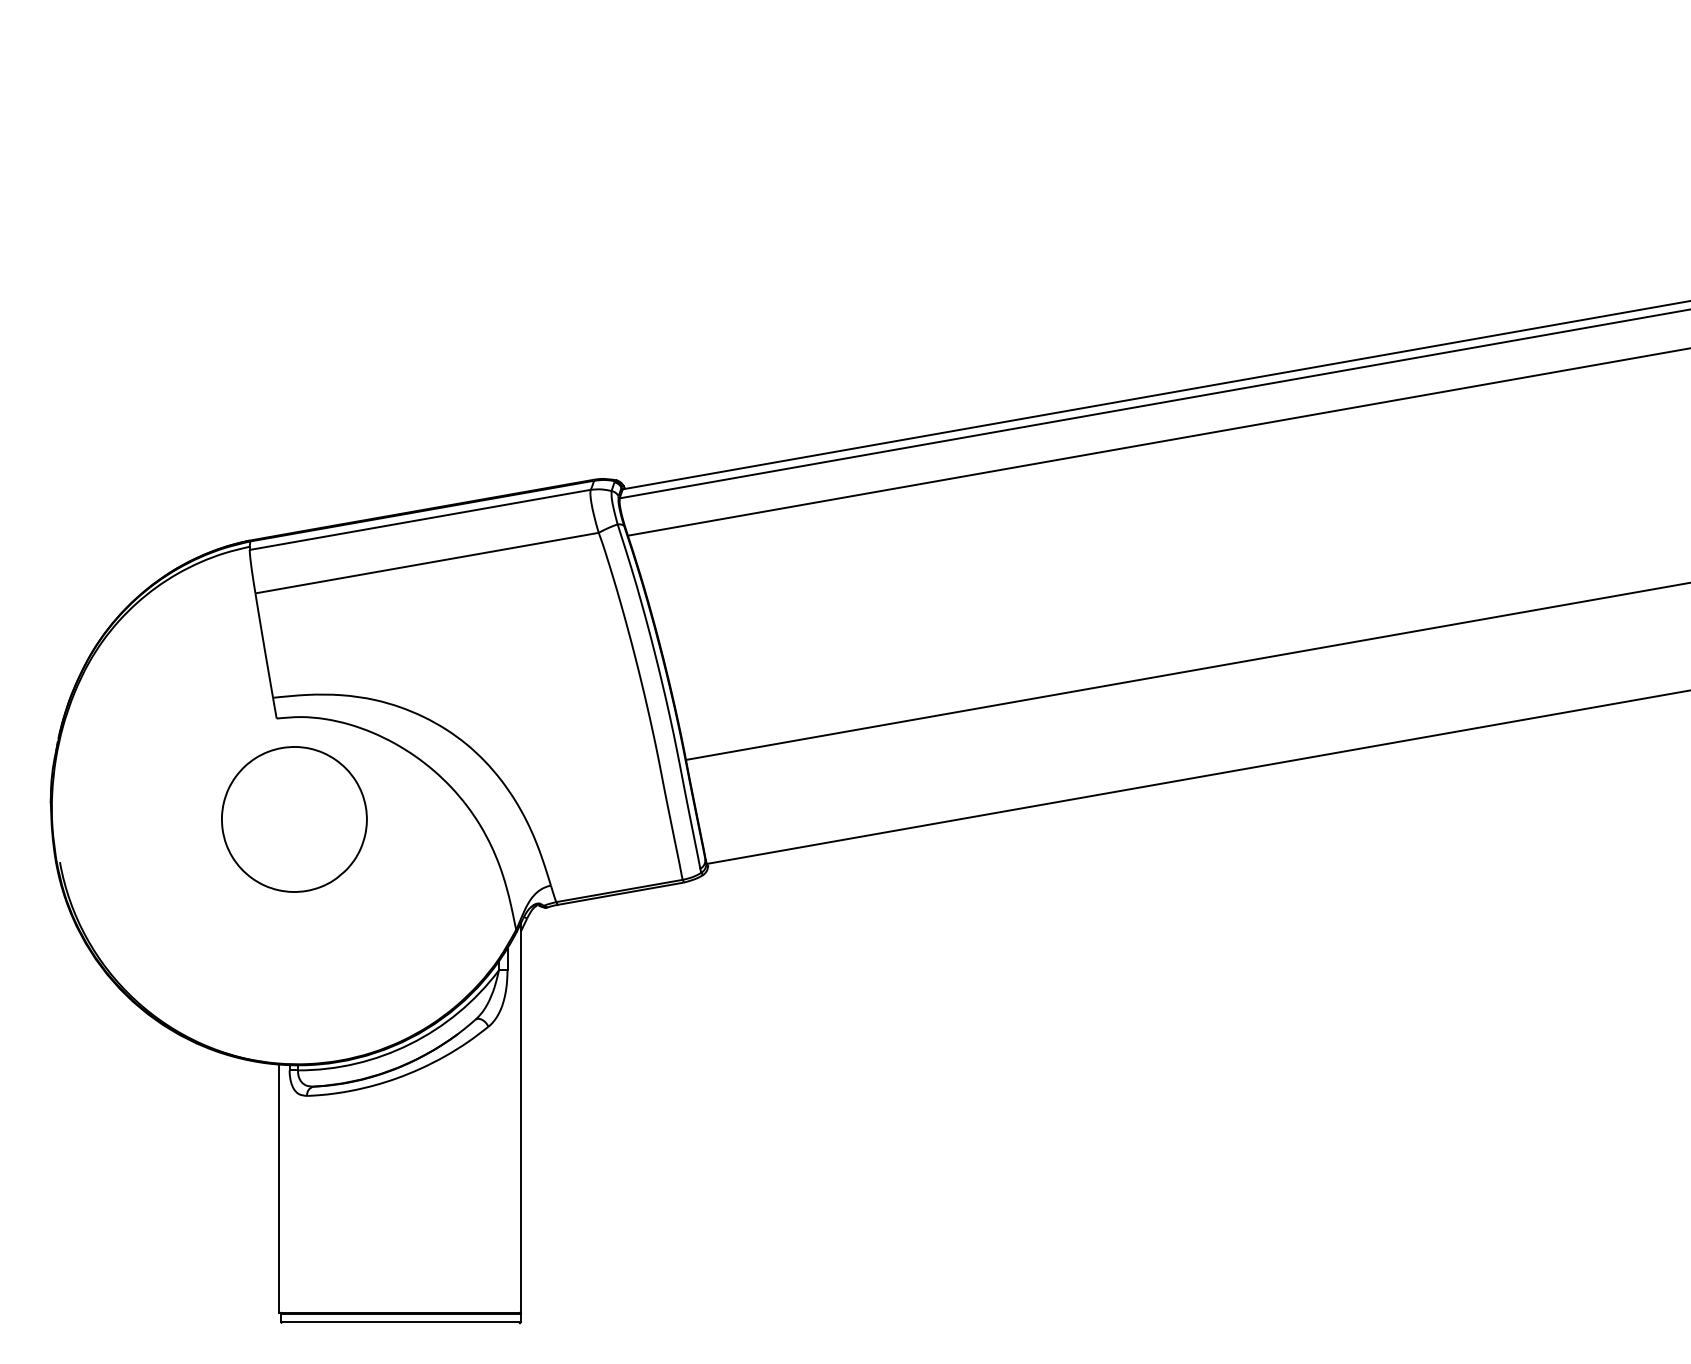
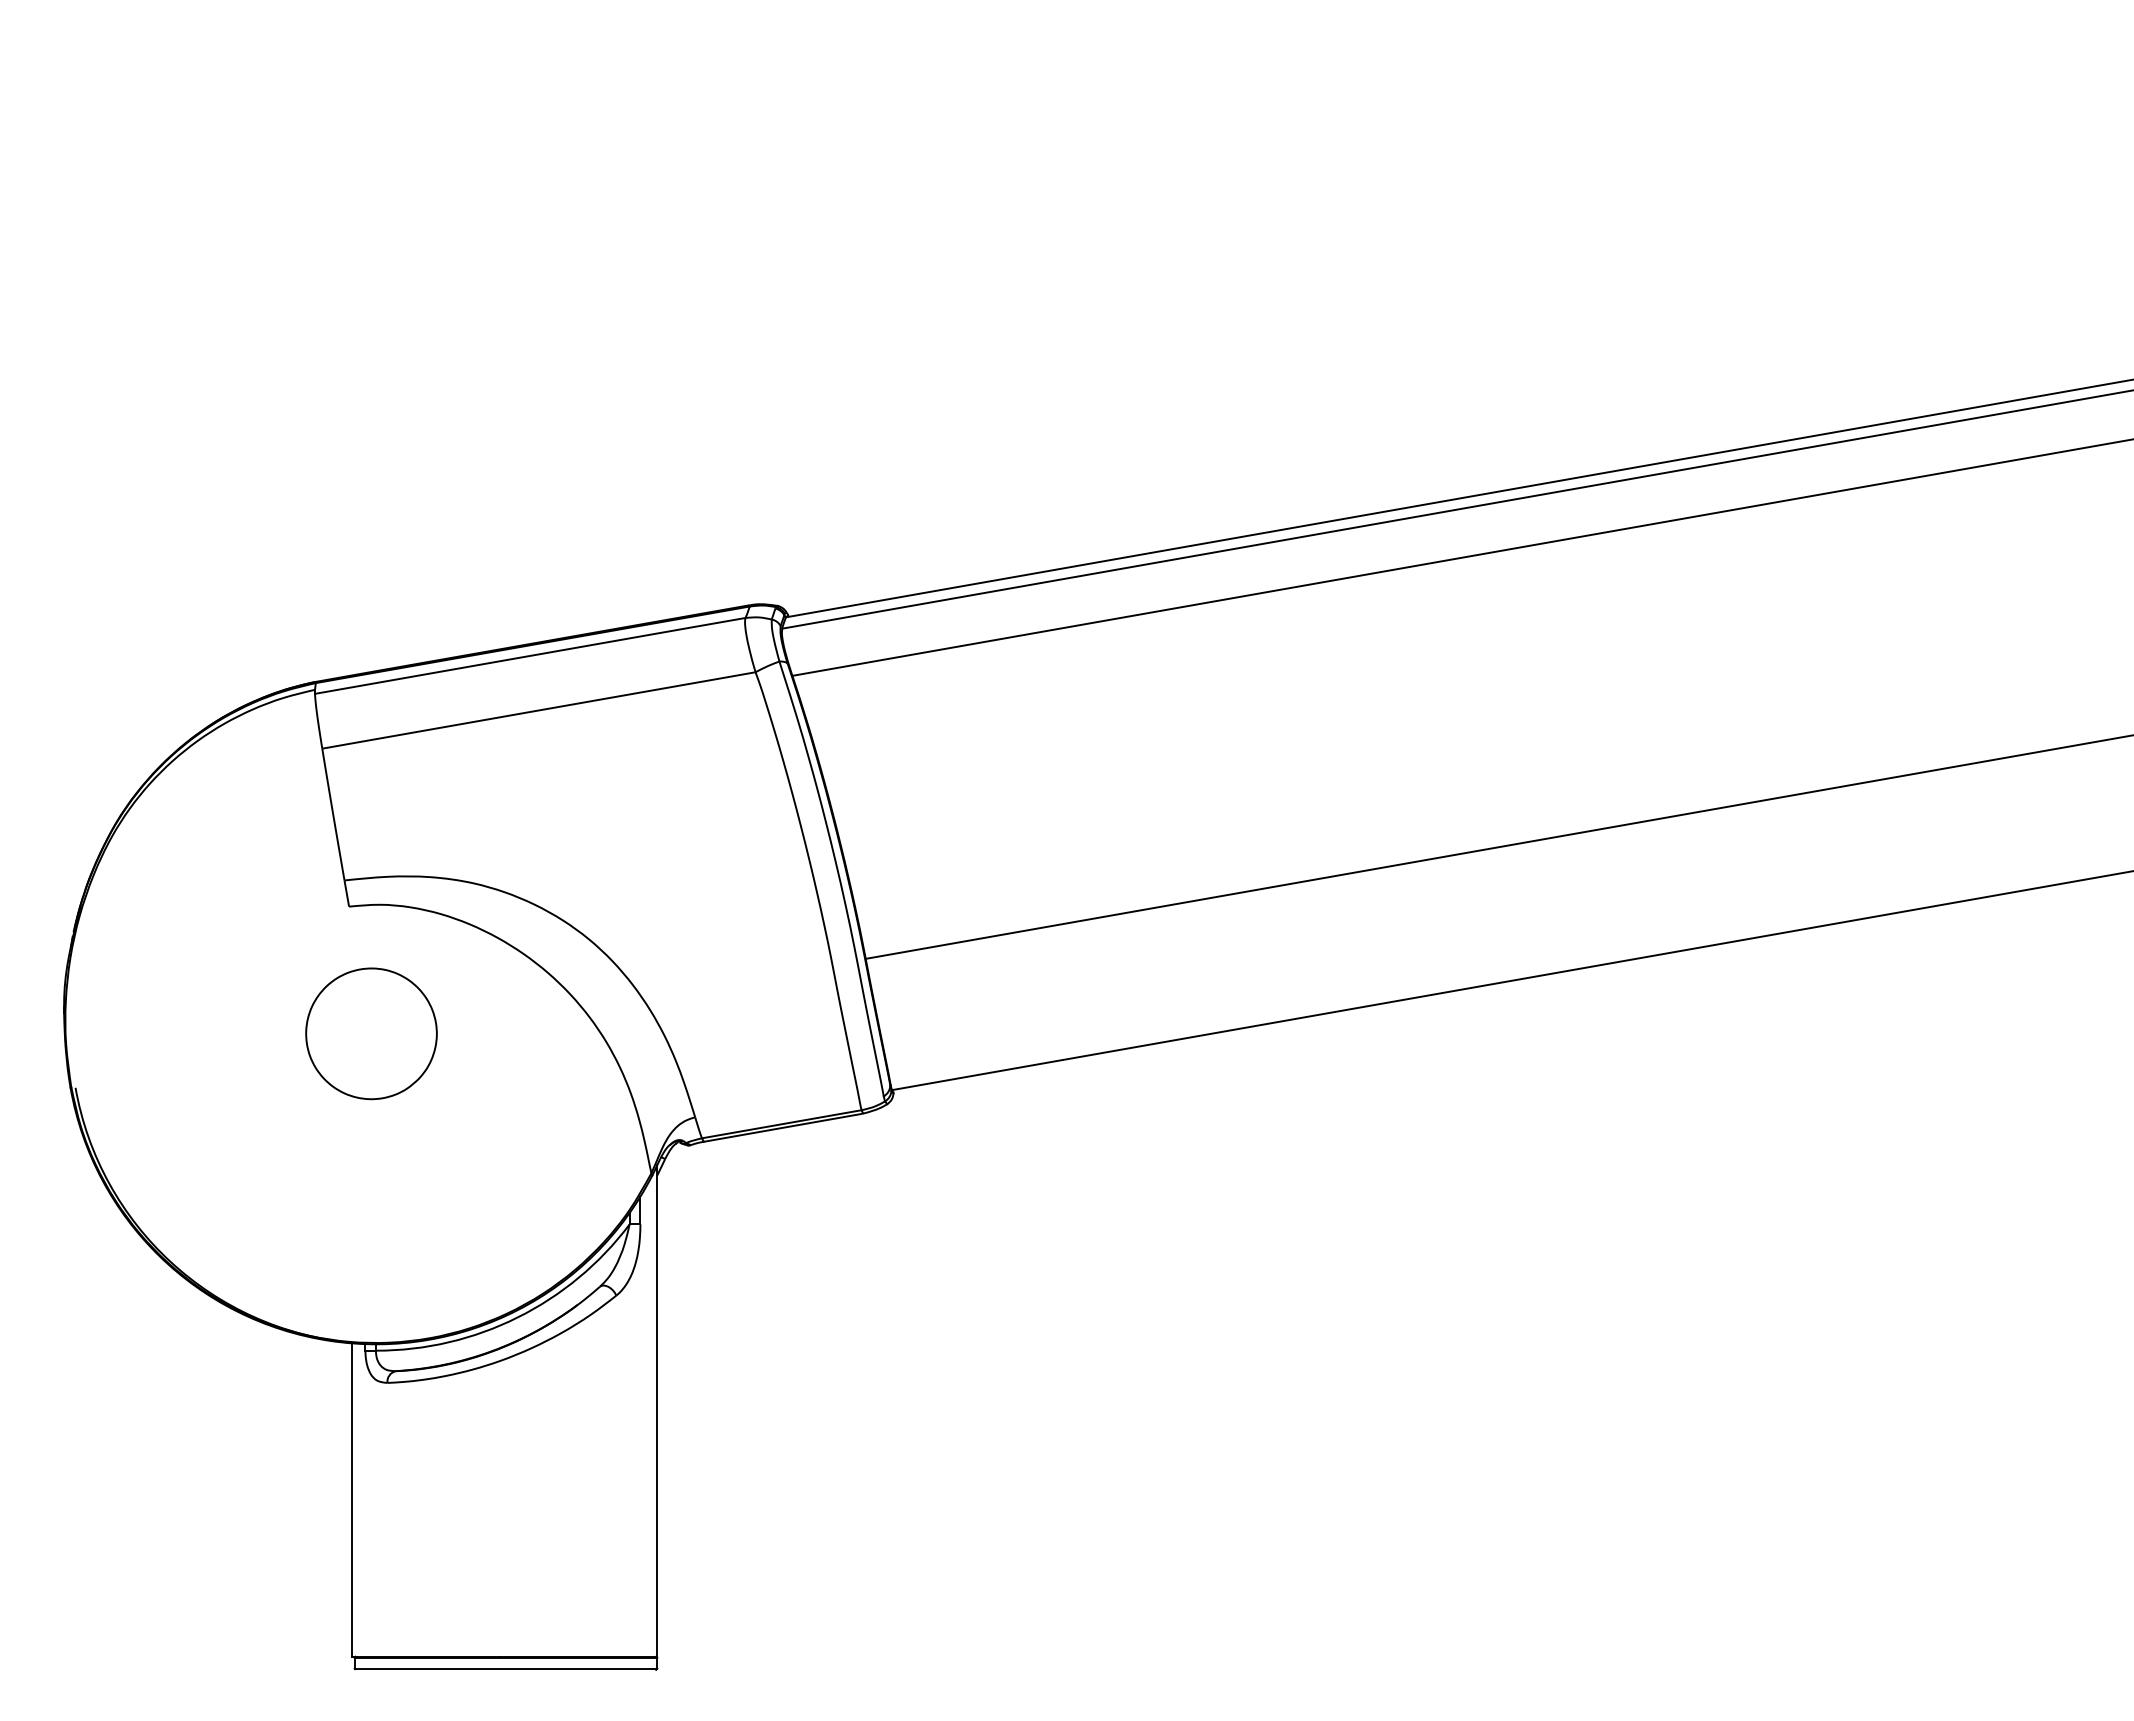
part: (294, 818) -> (371, 1032), size x0.71

